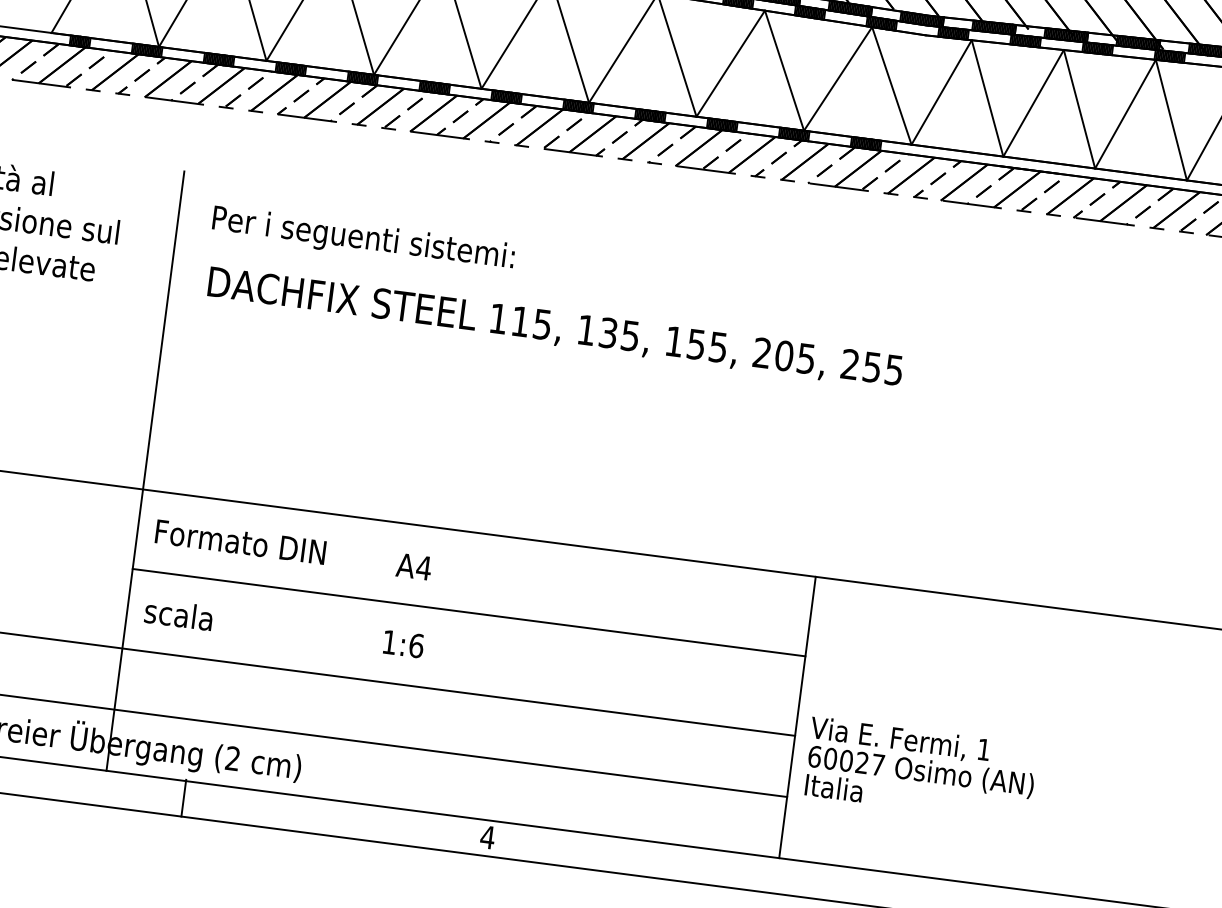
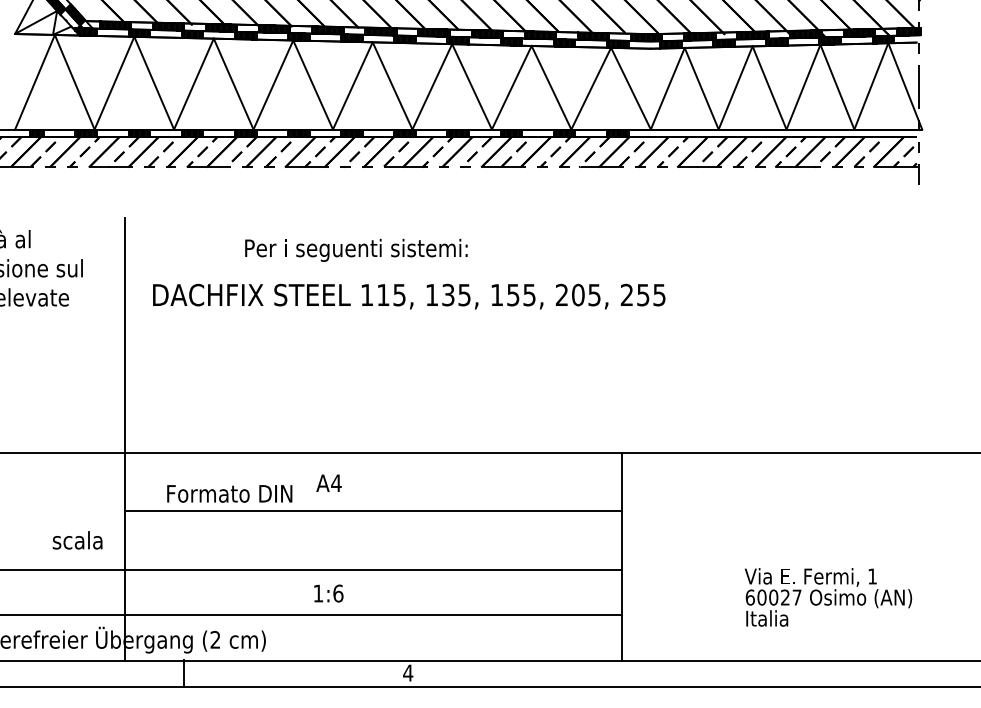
text: (363, 238) -> (356, 249), moved
text: (240, 541) -> (229, 493), moved
text: (178, 614) -> (77, 540), moved
text: (403, 644) -> (328, 593), moved
text: (920, 770) -> (828, 597), moved

